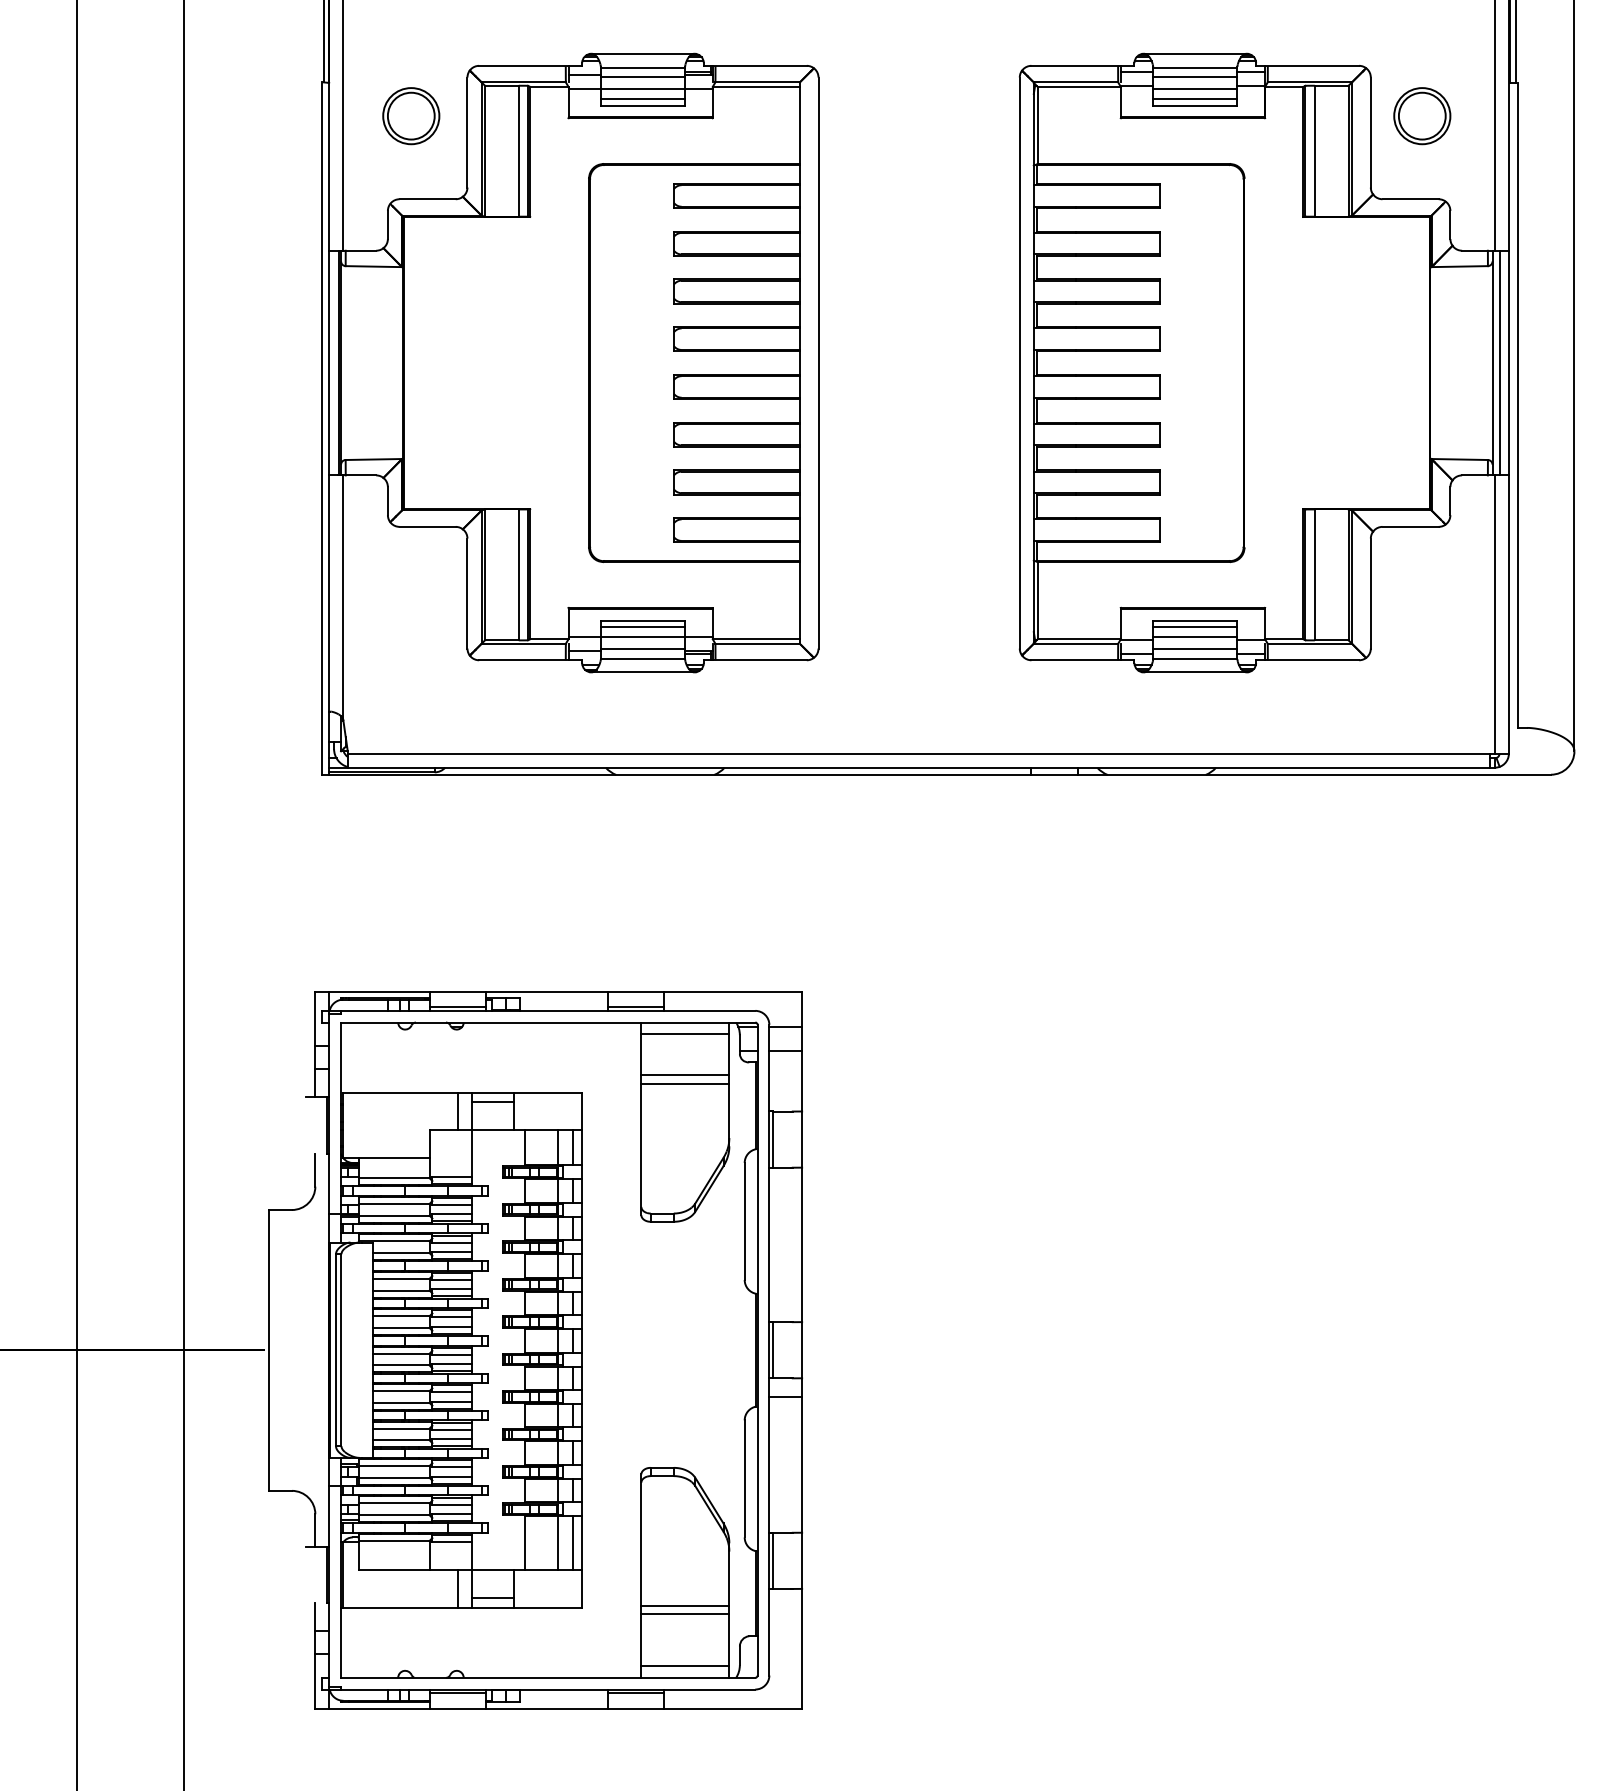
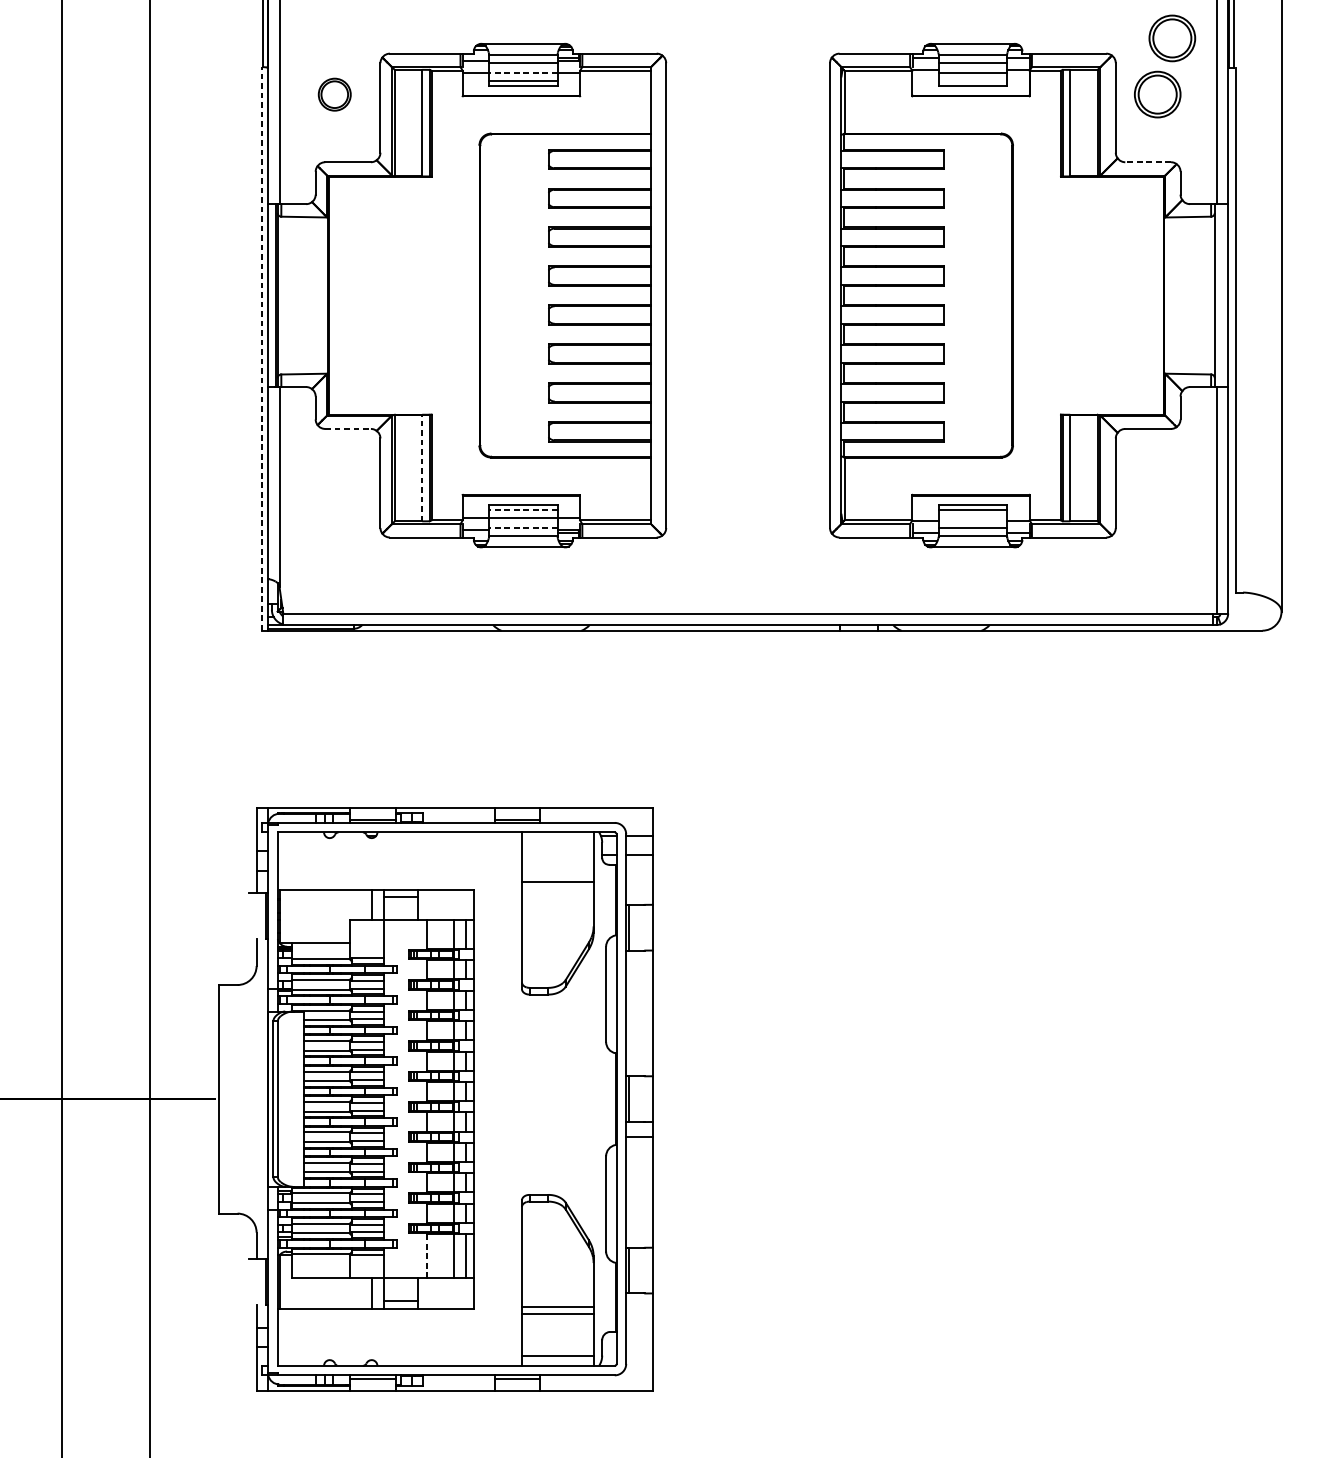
part: (1440, 47) -> (1172, 38), added
line: (642, 89) -> (522, 72), solid -> dashed
line: (1195, 99) -> (973, 81), removed
part: (411, 116) -> (334, 94), size x0.7
line: (1410, 199) -> (1148, 162), solid -> dashed
line: (1499, 362) -> (1220, 295), removed
line: (322, 428) -> (262, 348), solid -> dashed
line: (428, 526) -> (348, 428), solid -> dashed
line: (518, 574) -> (421, 467), solid -> dashed
line: (642, 626) -> (522, 510), solid -> dashed
line: (1195, 636) -> (973, 518), removed
line: (642, 649) -> (522, 528), solid -> dashed
line: (685, 1034) -> (557, 842), removed
line: (685, 1075) -> (557, 875), removed
line: (525, 1543) -> (427, 1256), solid -> dashed

